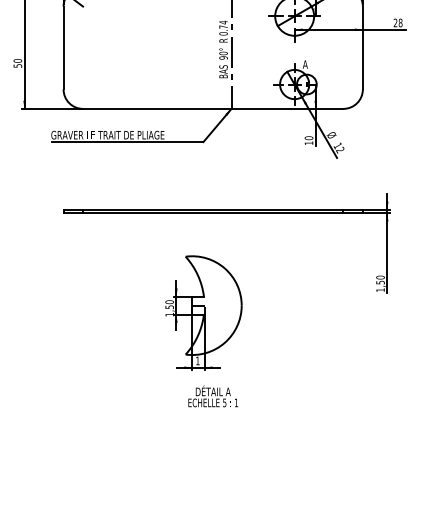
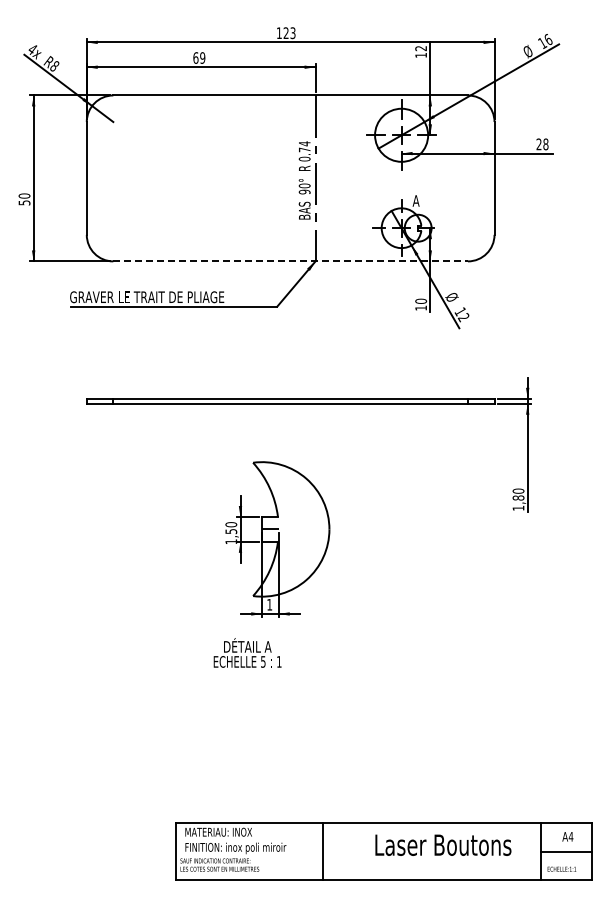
line: (213, 108) -> (291, 261), solid -> dashed
text: (380, 282) -> (518, 497), 1,50 -> 1,80
text: (213, 396) -> (247, 652), moved

